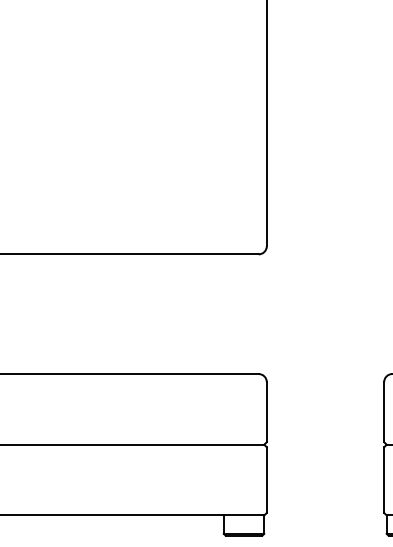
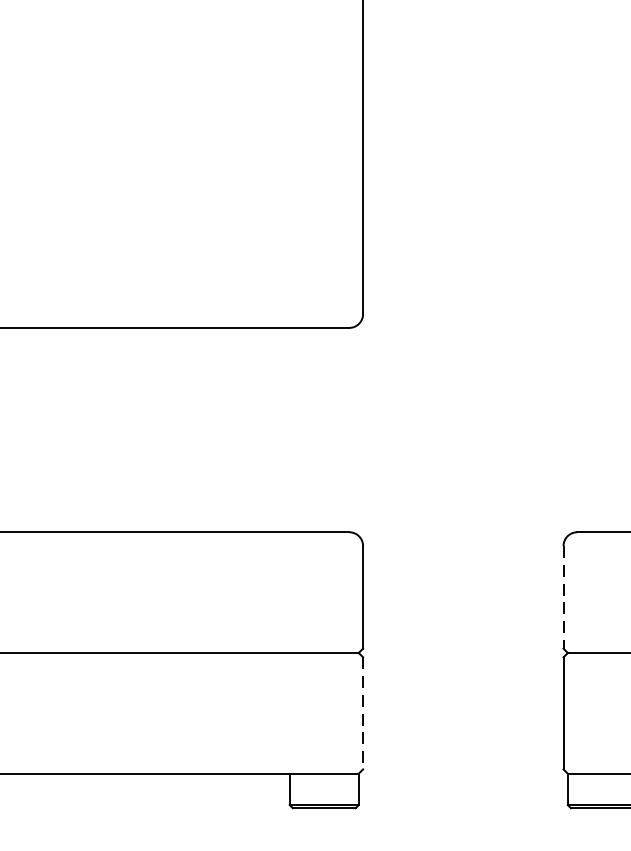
line: (384, 412) -> (564, 597), solid -> dashed
line: (266, 480) -> (362, 713), solid -> dashed

